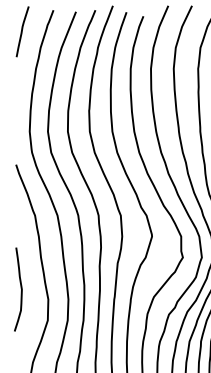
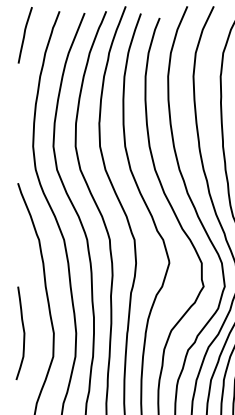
curve: (20, 288) -> (22, 332), moved

